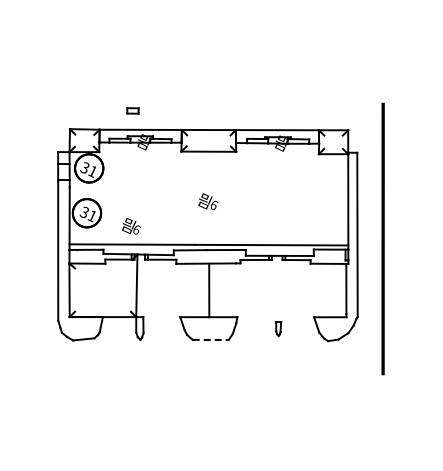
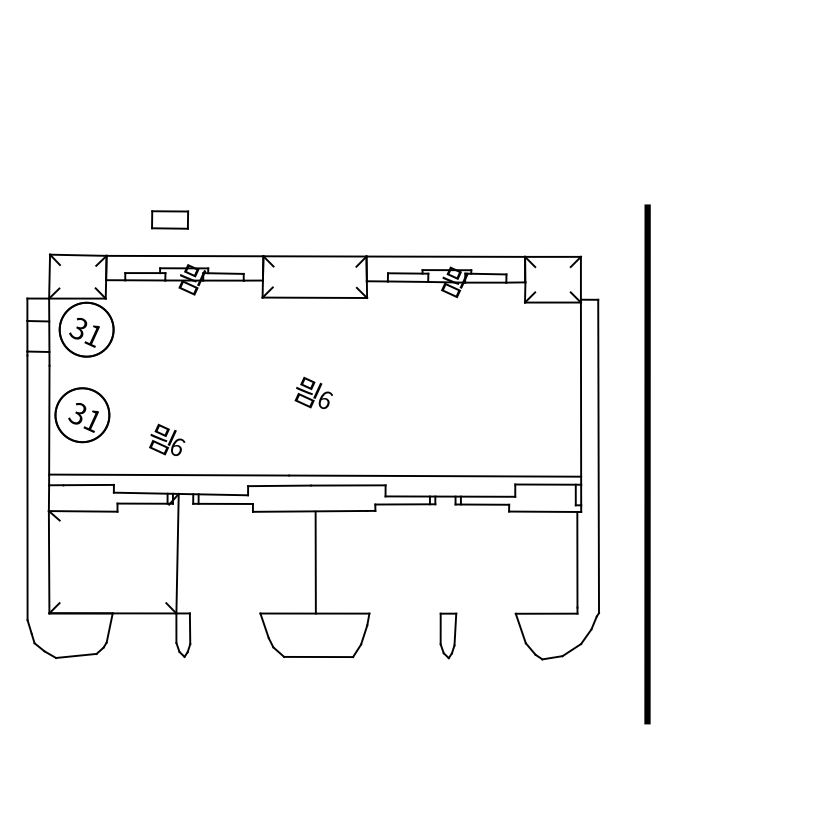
part: (132, 110) -> (169, 219), size x1.67
part: (278, 328) -> (447, 635), size x1.67
line: (211, 339) -> (320, 656), dashed -> solid

